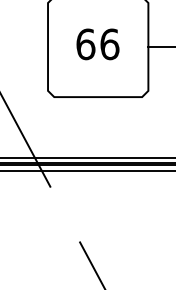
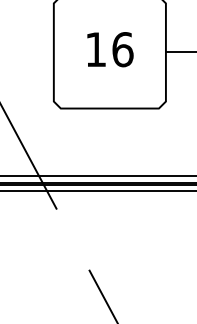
text: (85, 44) -> (95, 49), 66 -> 16

